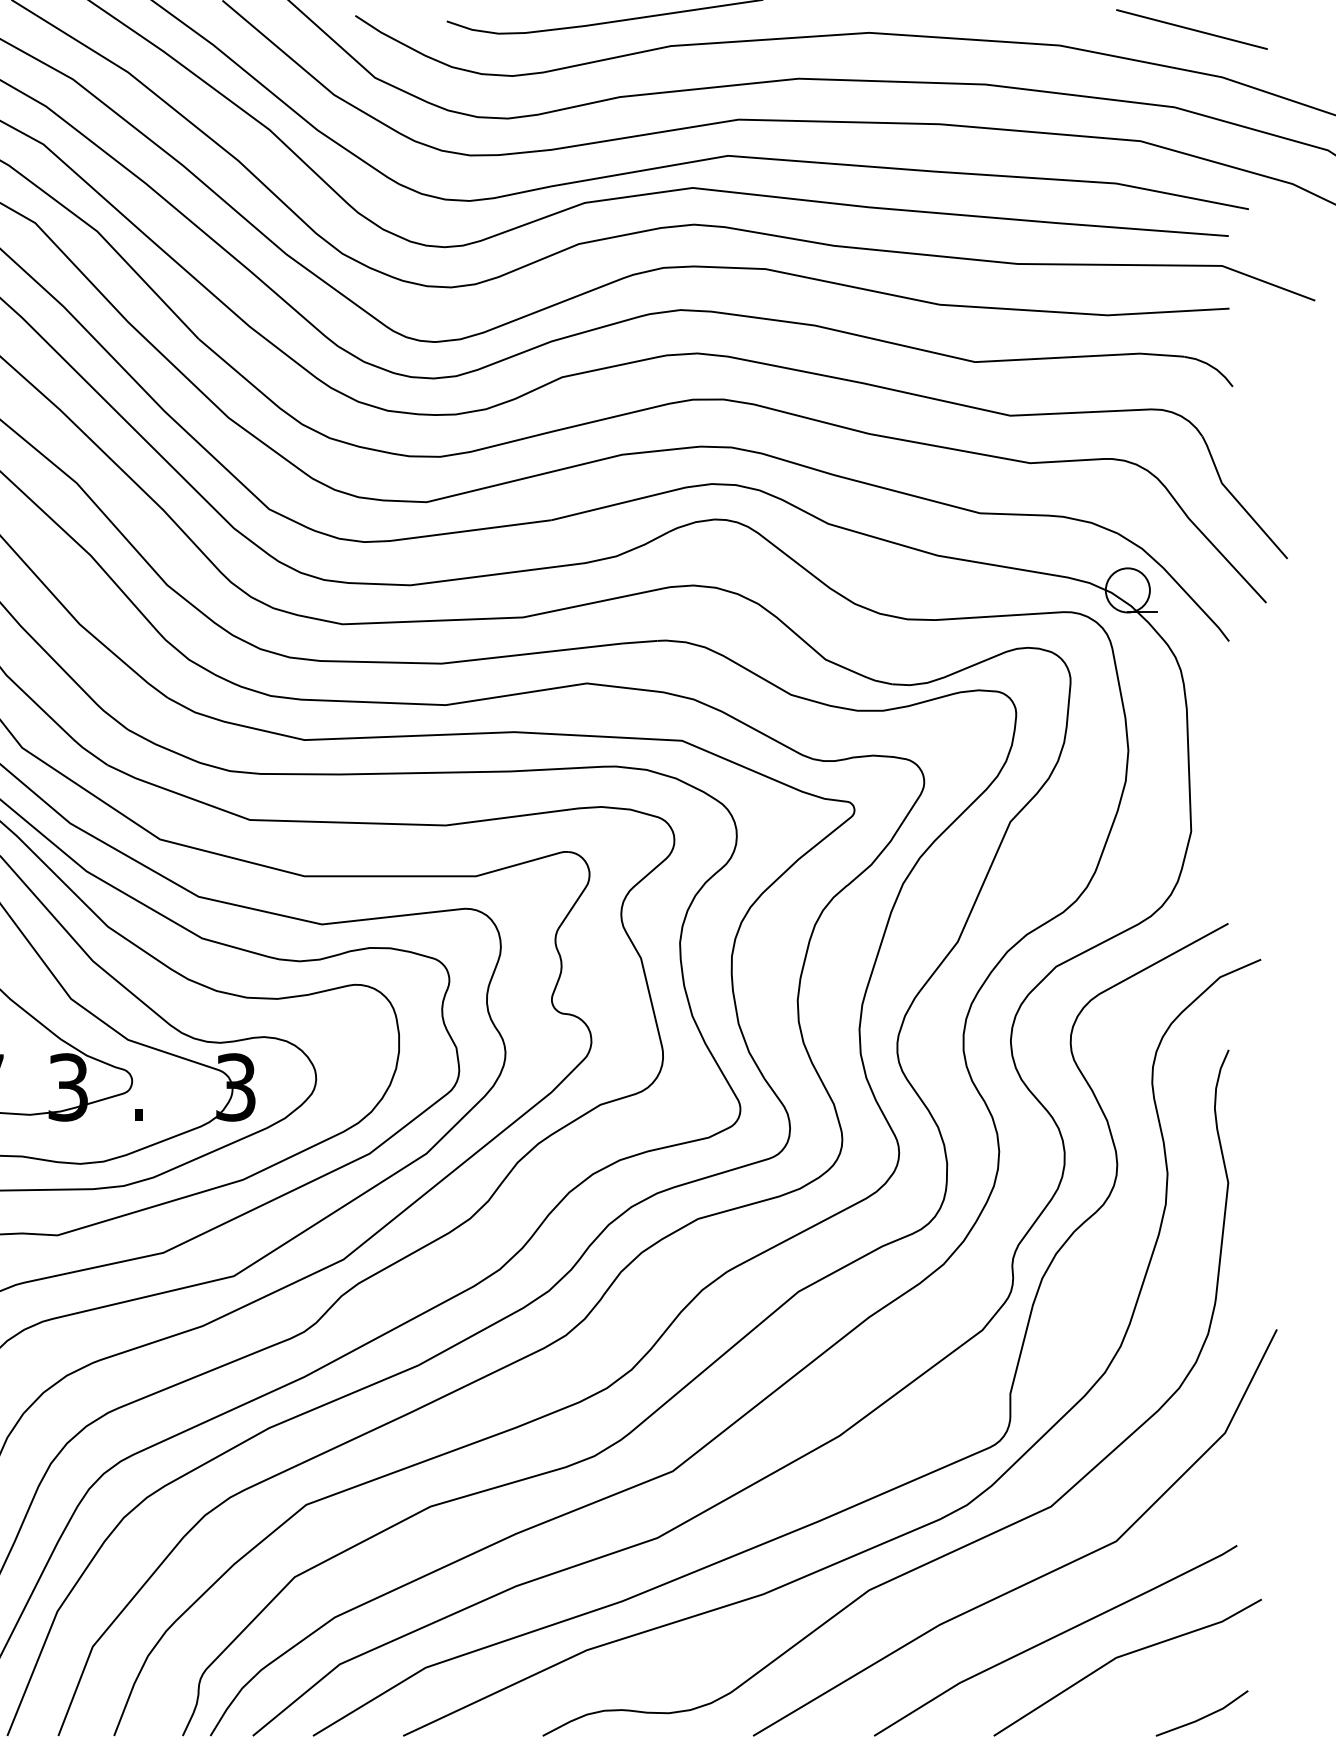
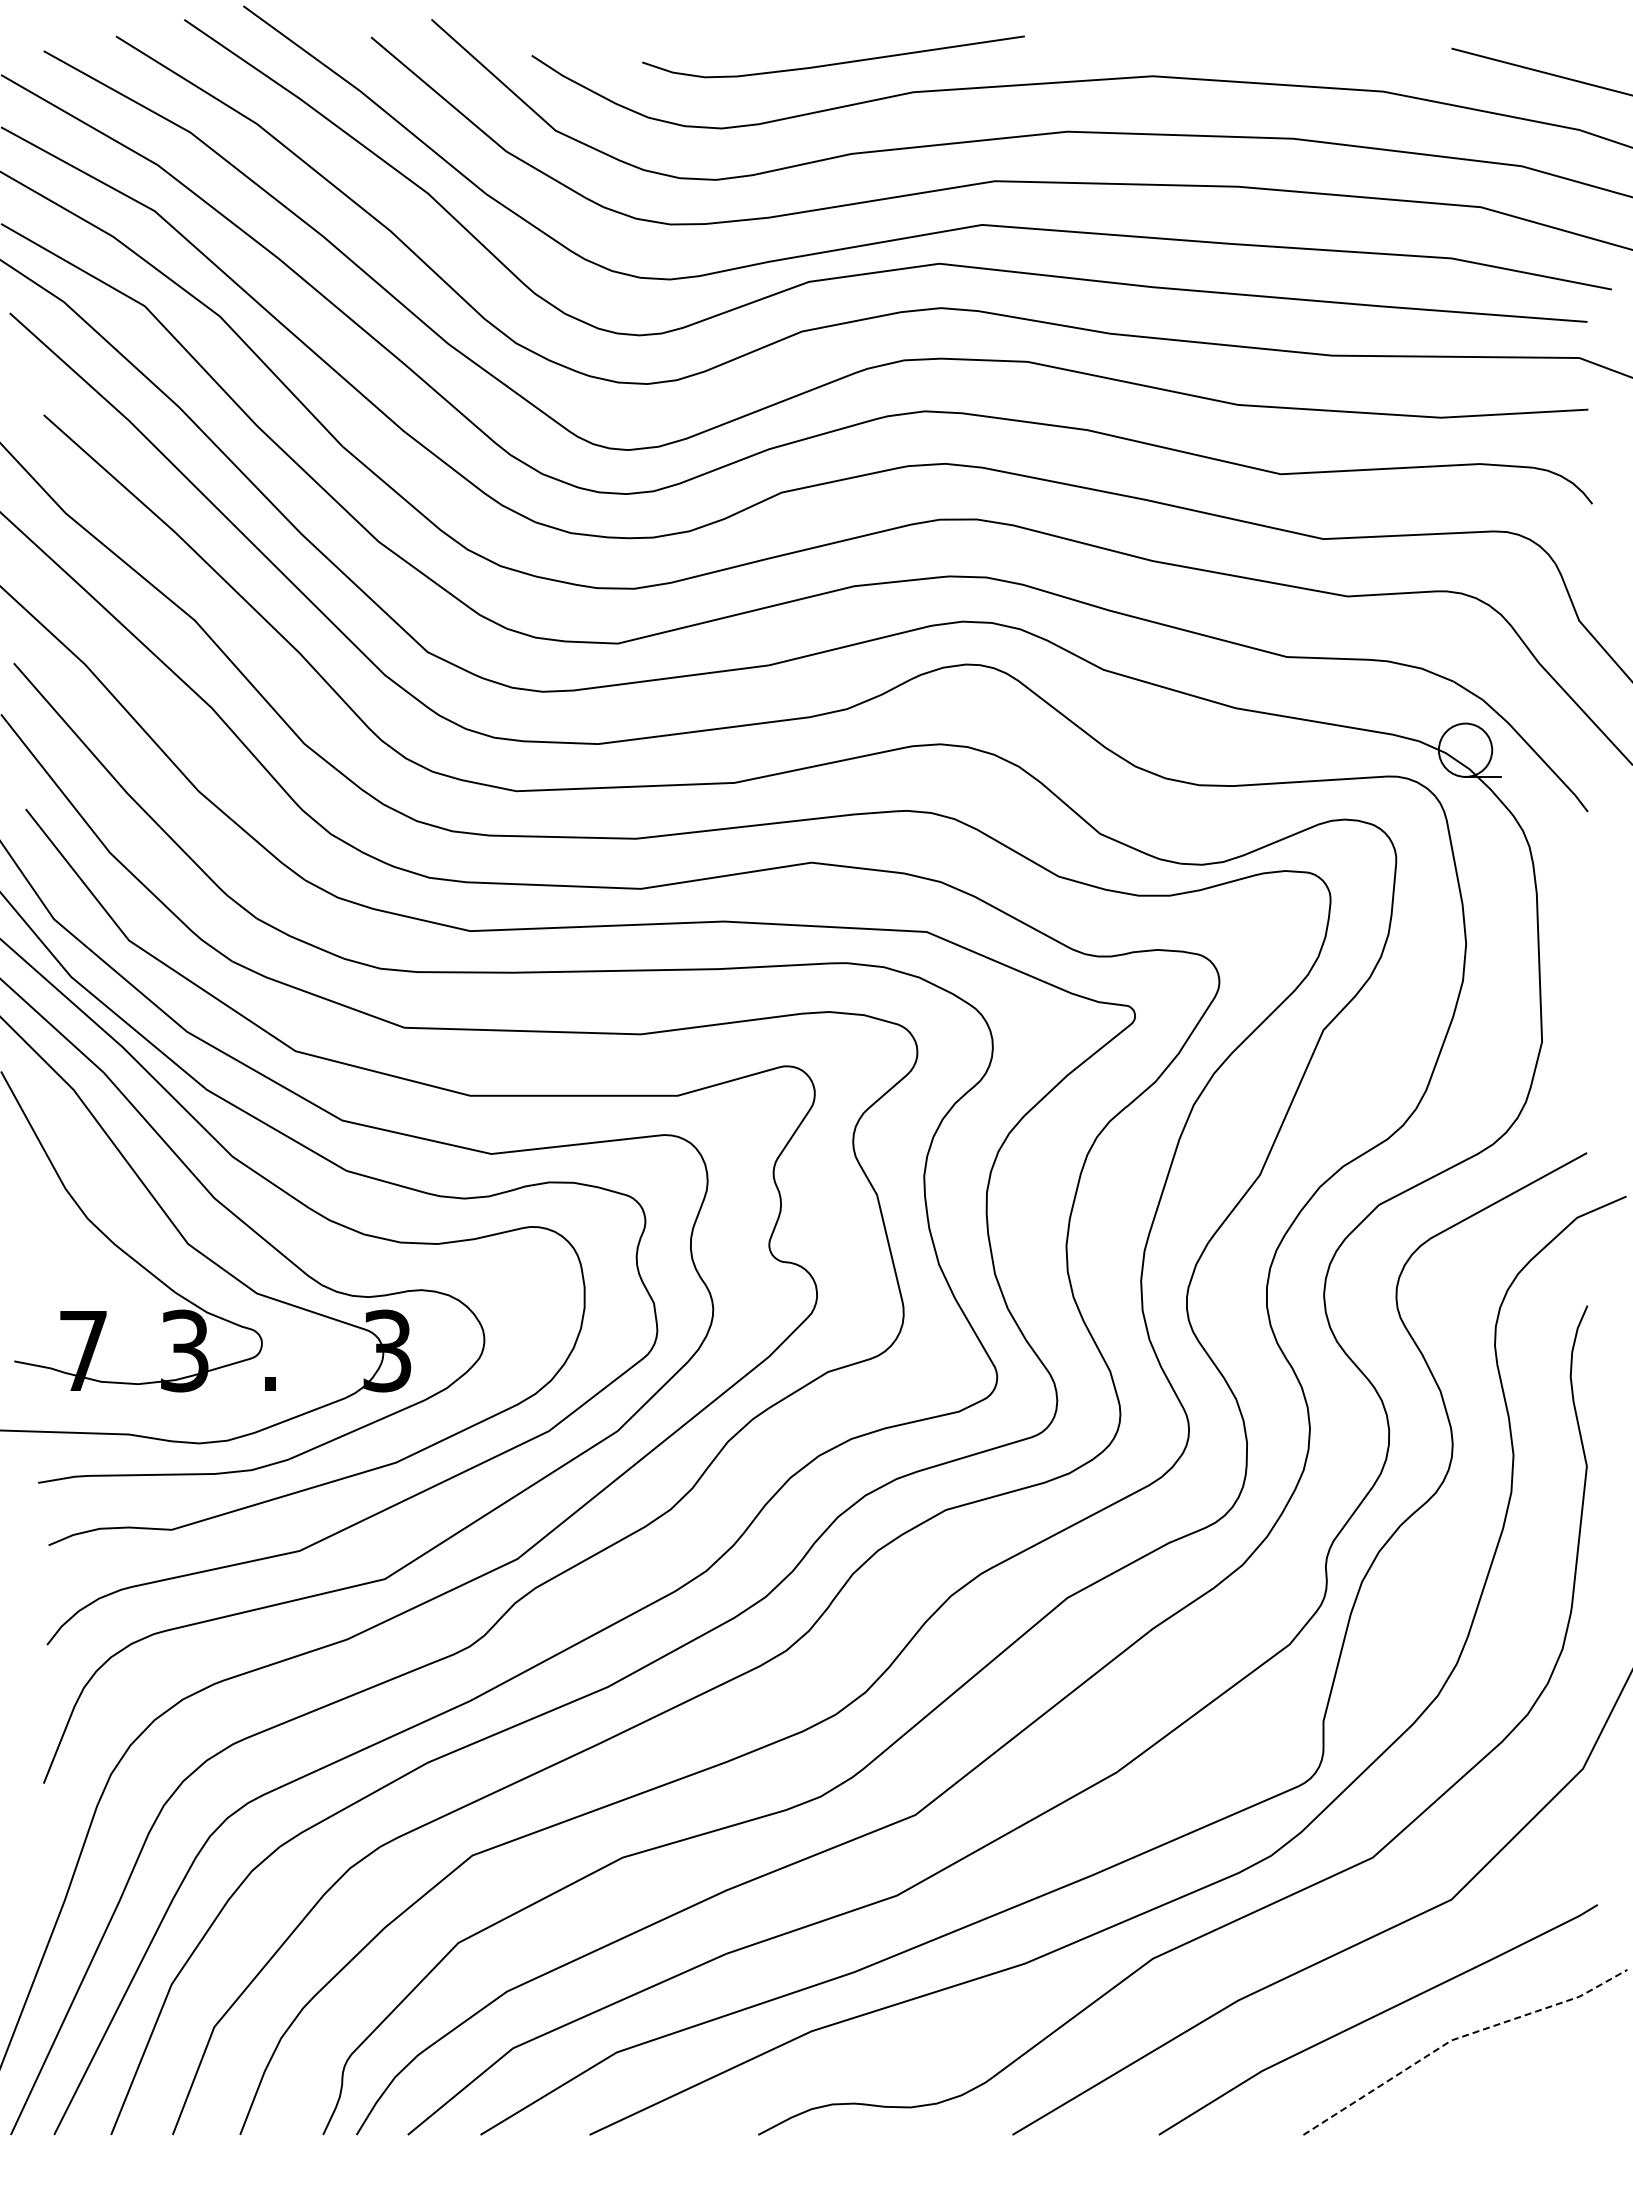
line: (1122, 1655) -> (1459, 2037), solid -> dashed
line: (1203, 1716) -> (1557, 2111), removed

